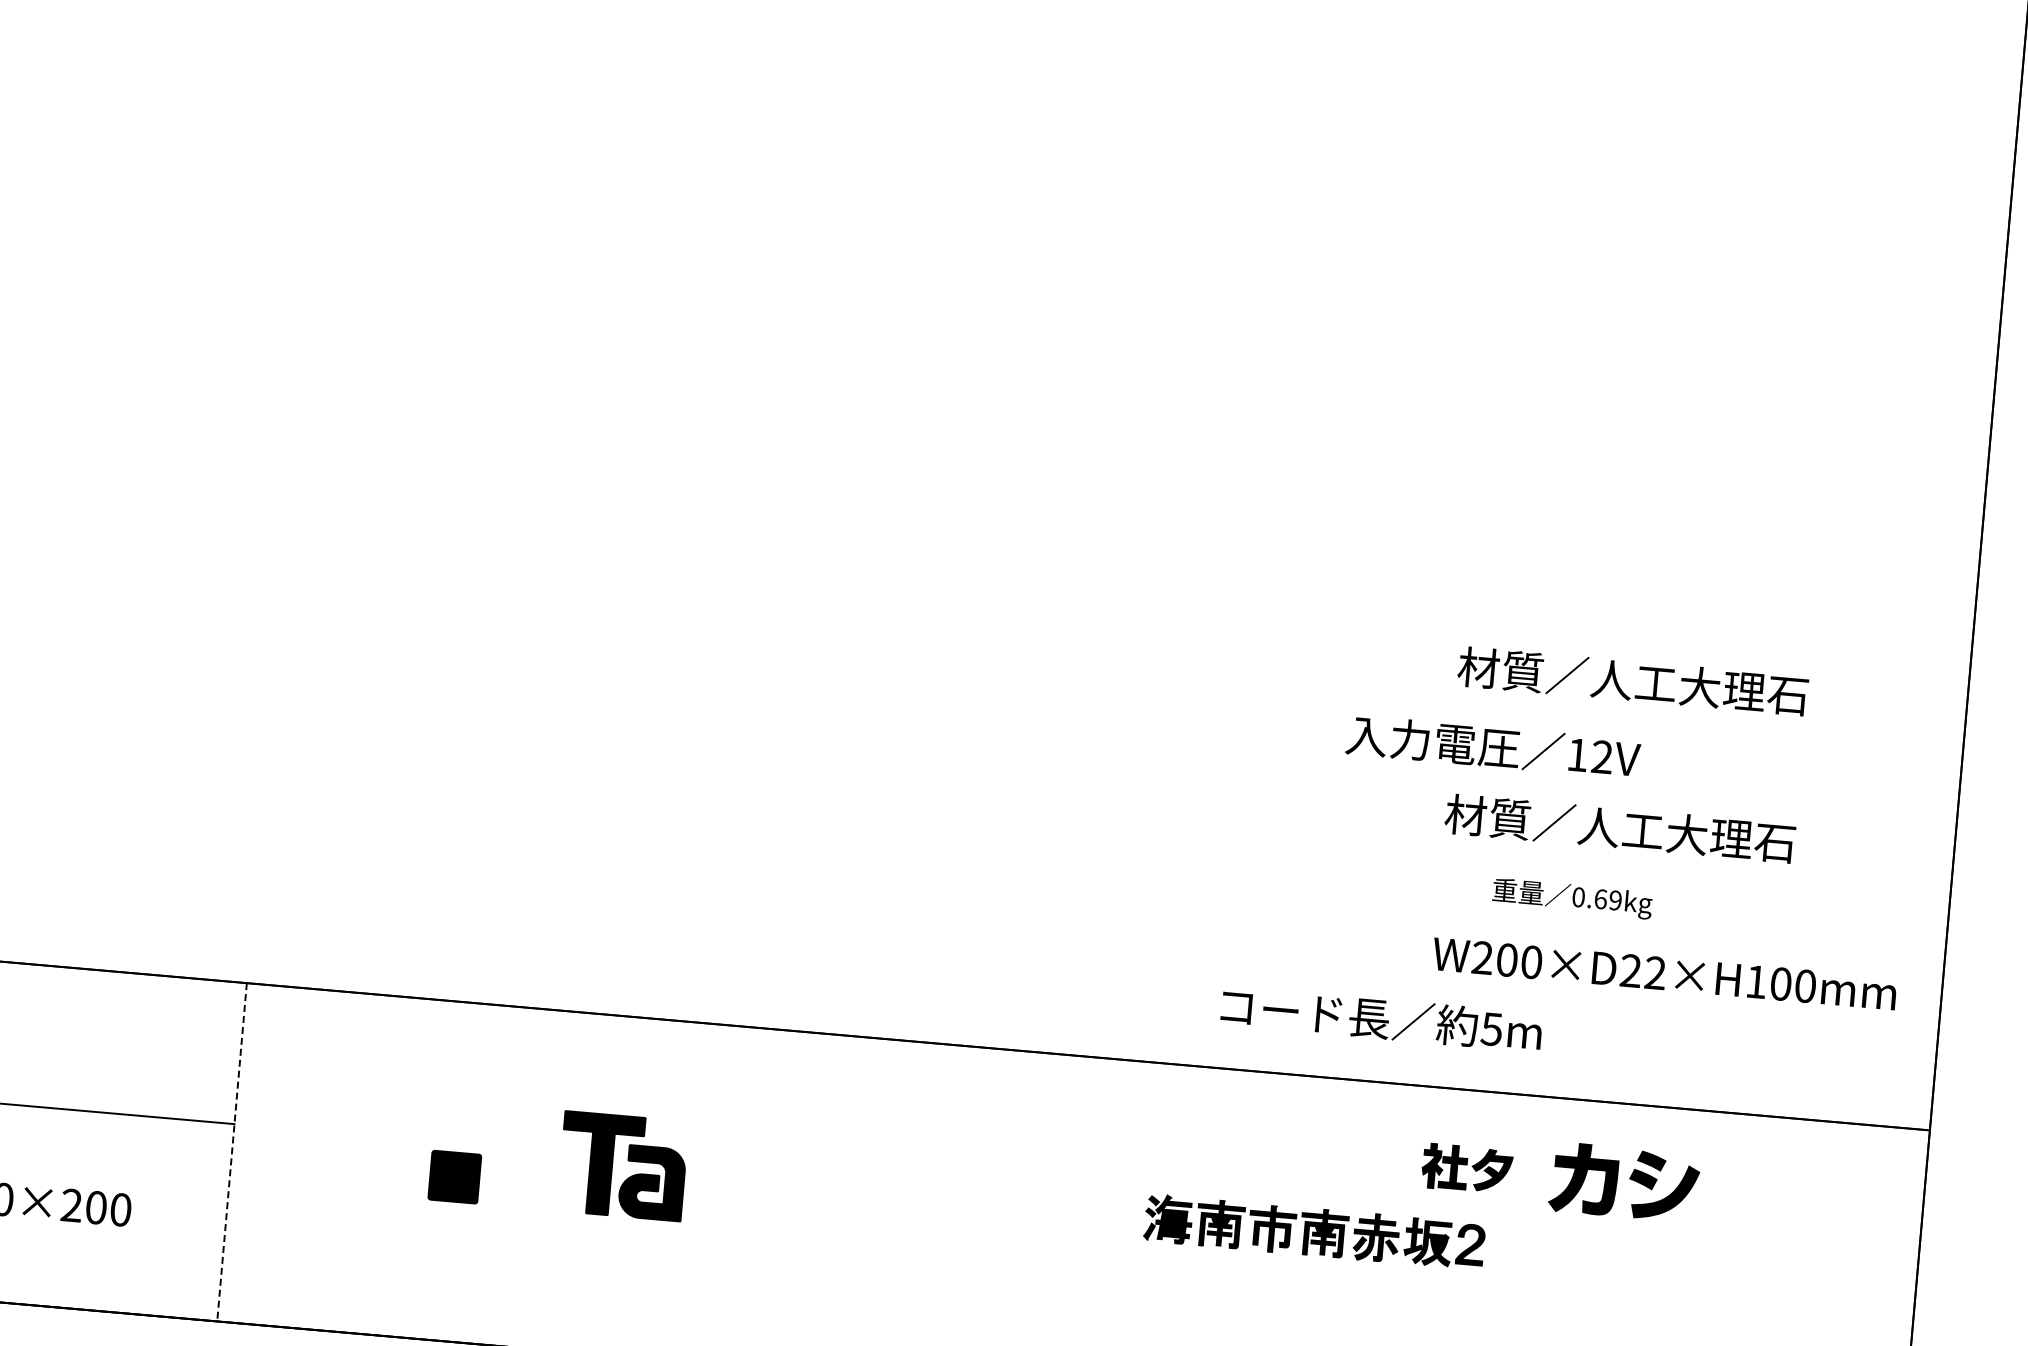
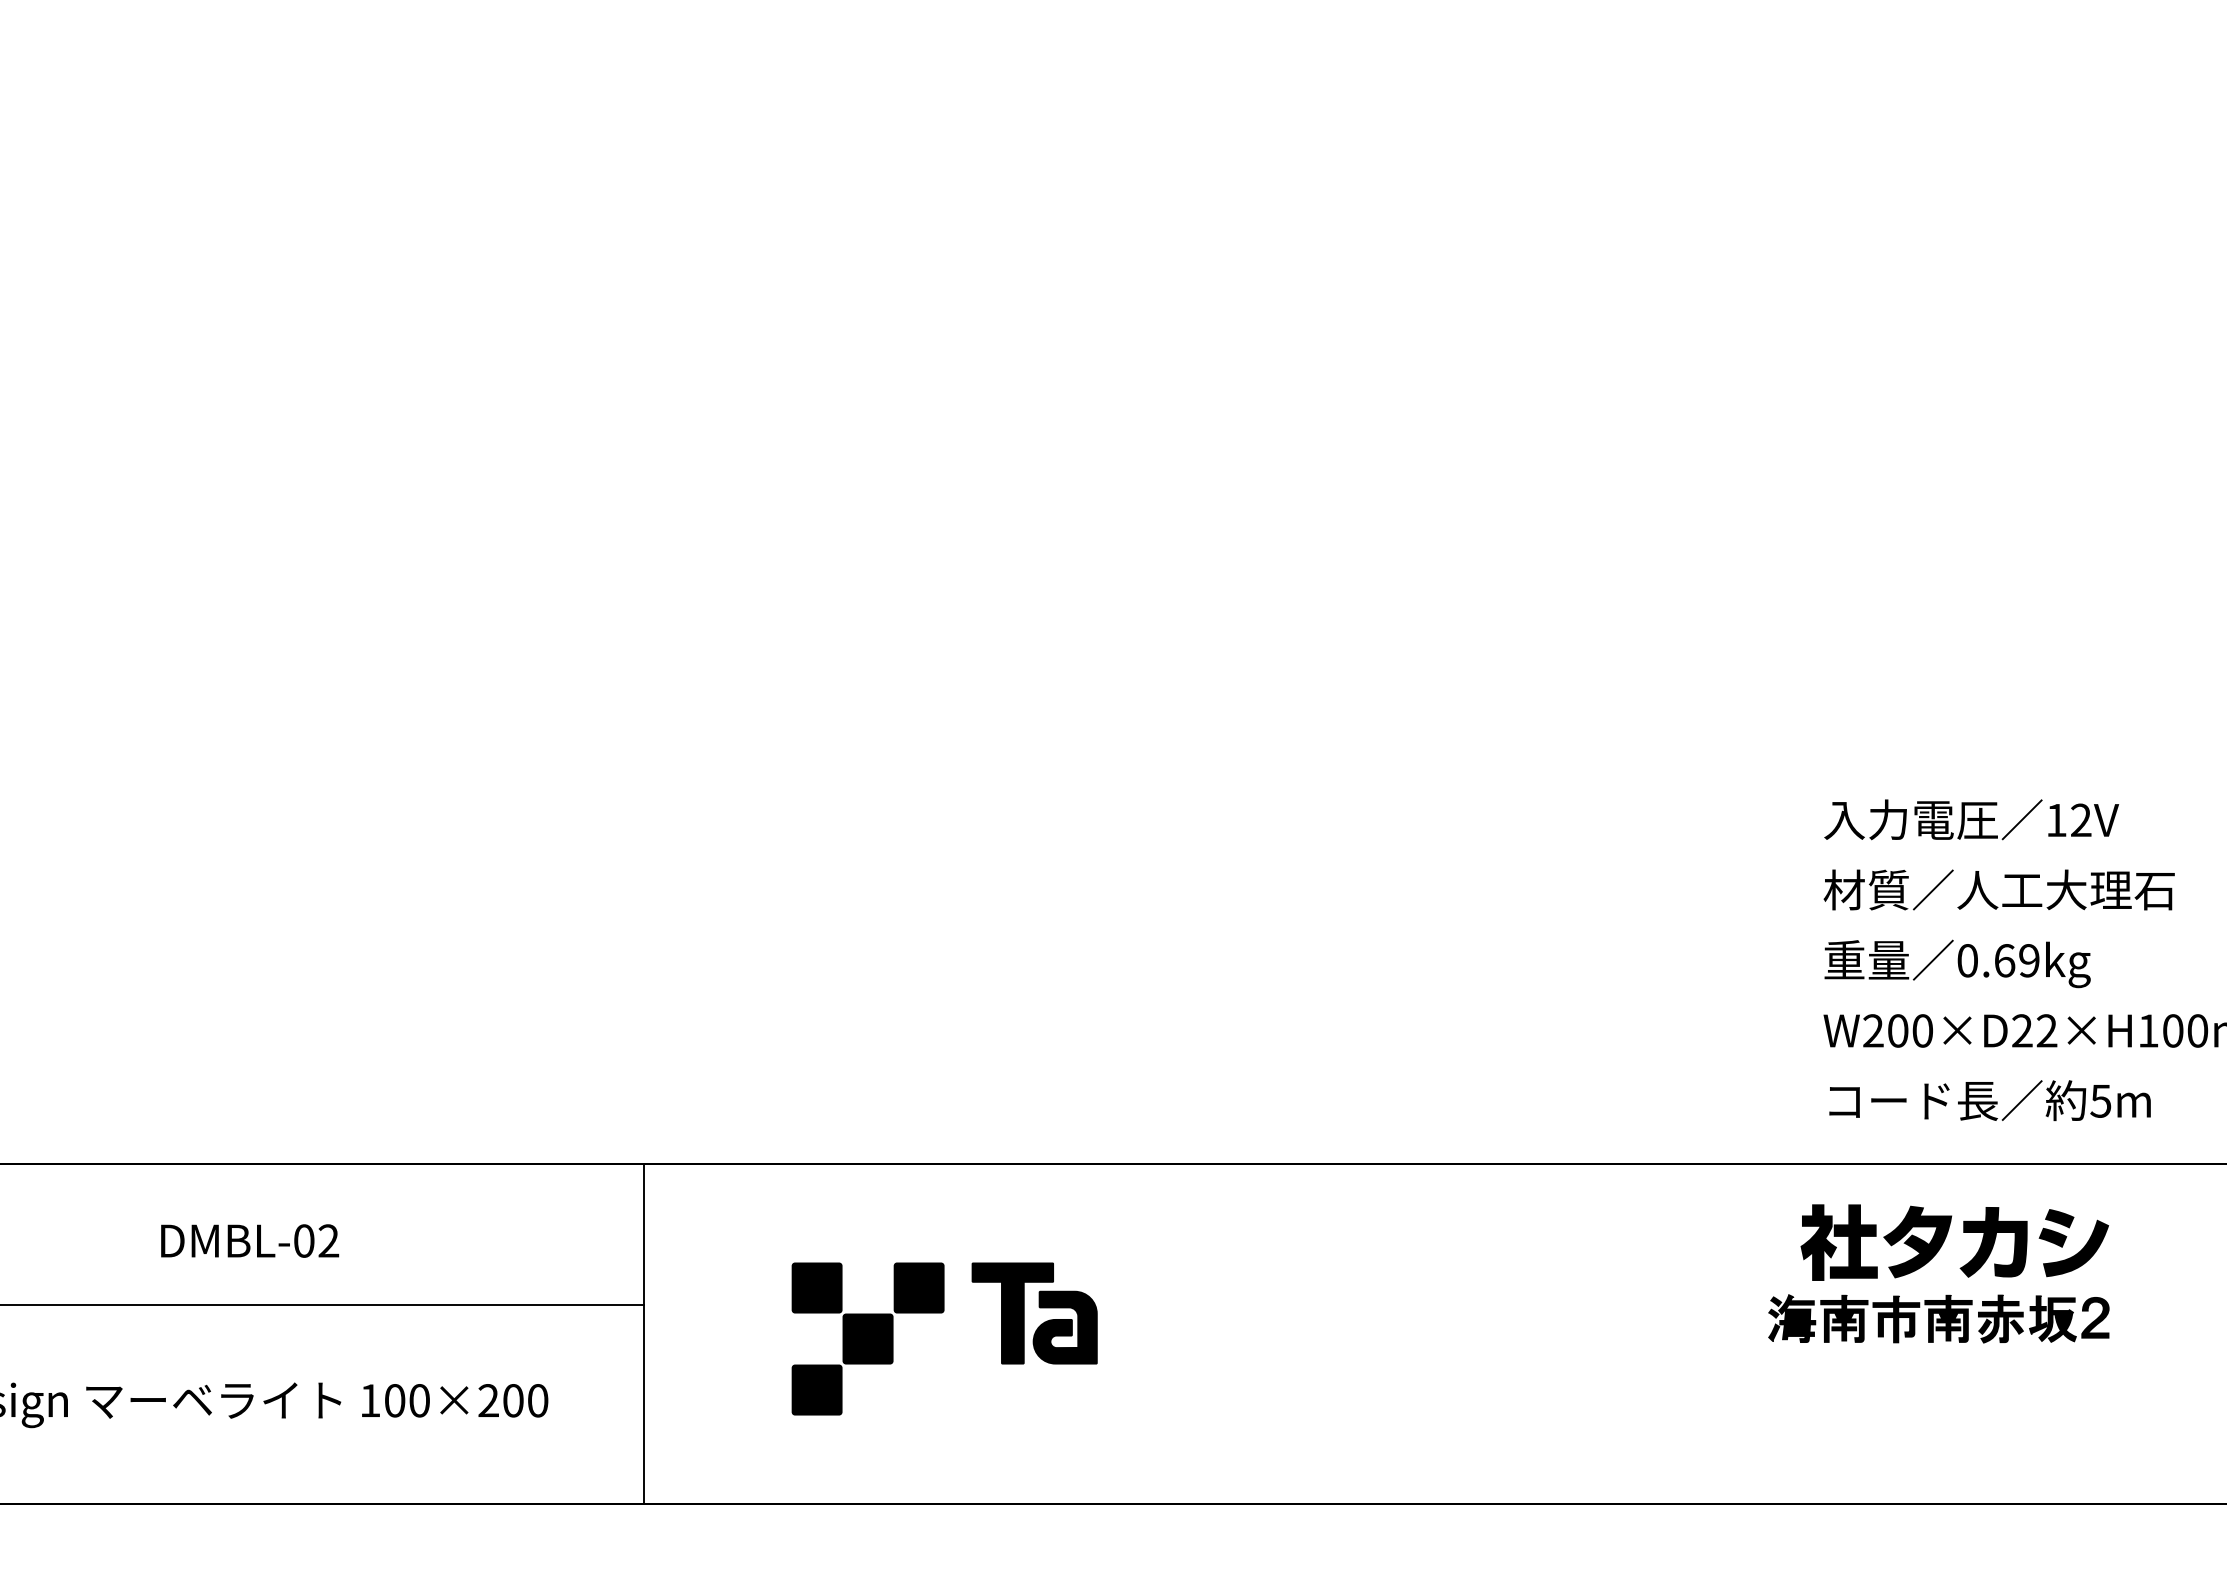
part: (1639, 669) -> (2004, 729), removed
part: (1493, 746) -> (1971, 819), moved
part: (1572, 898) -> (1957, 963), size x1.67
part: (1381, 1018) -> (1989, 1100), moved
fill: (408, 1121) -> (816, 1287), added
fill: (509, 1130) -> (918, 1287), added
line: (231, 1152) -> (643, 1333), dashed -> solid
part: (1467, 1168) -> (1876, 1242), size x1.67
fill: (399, 1222) -> (816, 1389), added
part: (1314, 1231) -> (1938, 1318), moved

